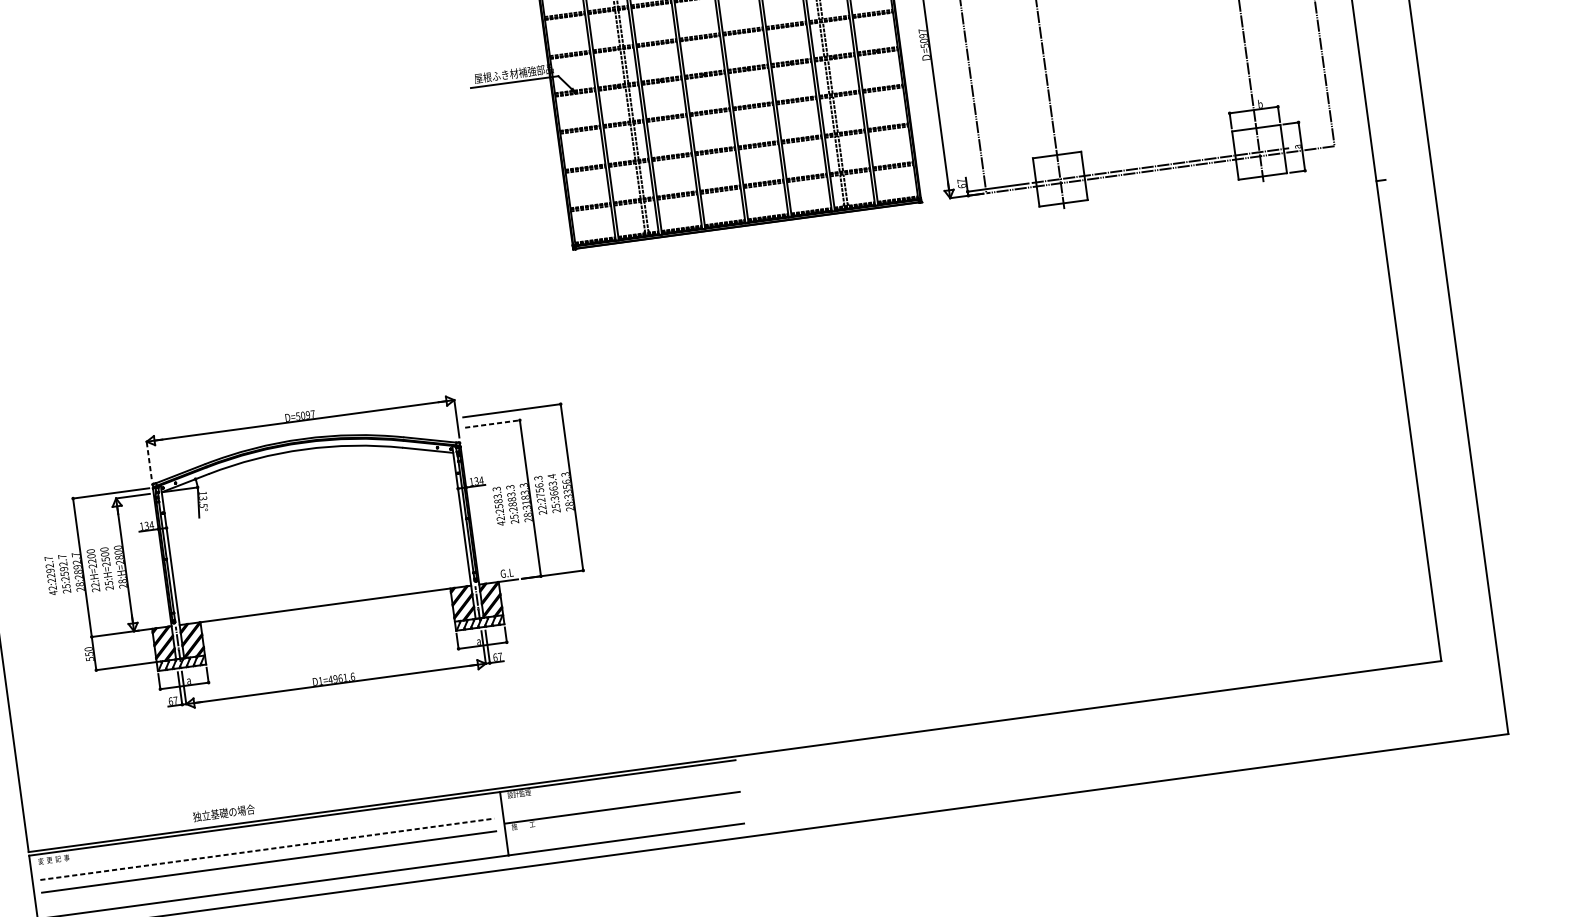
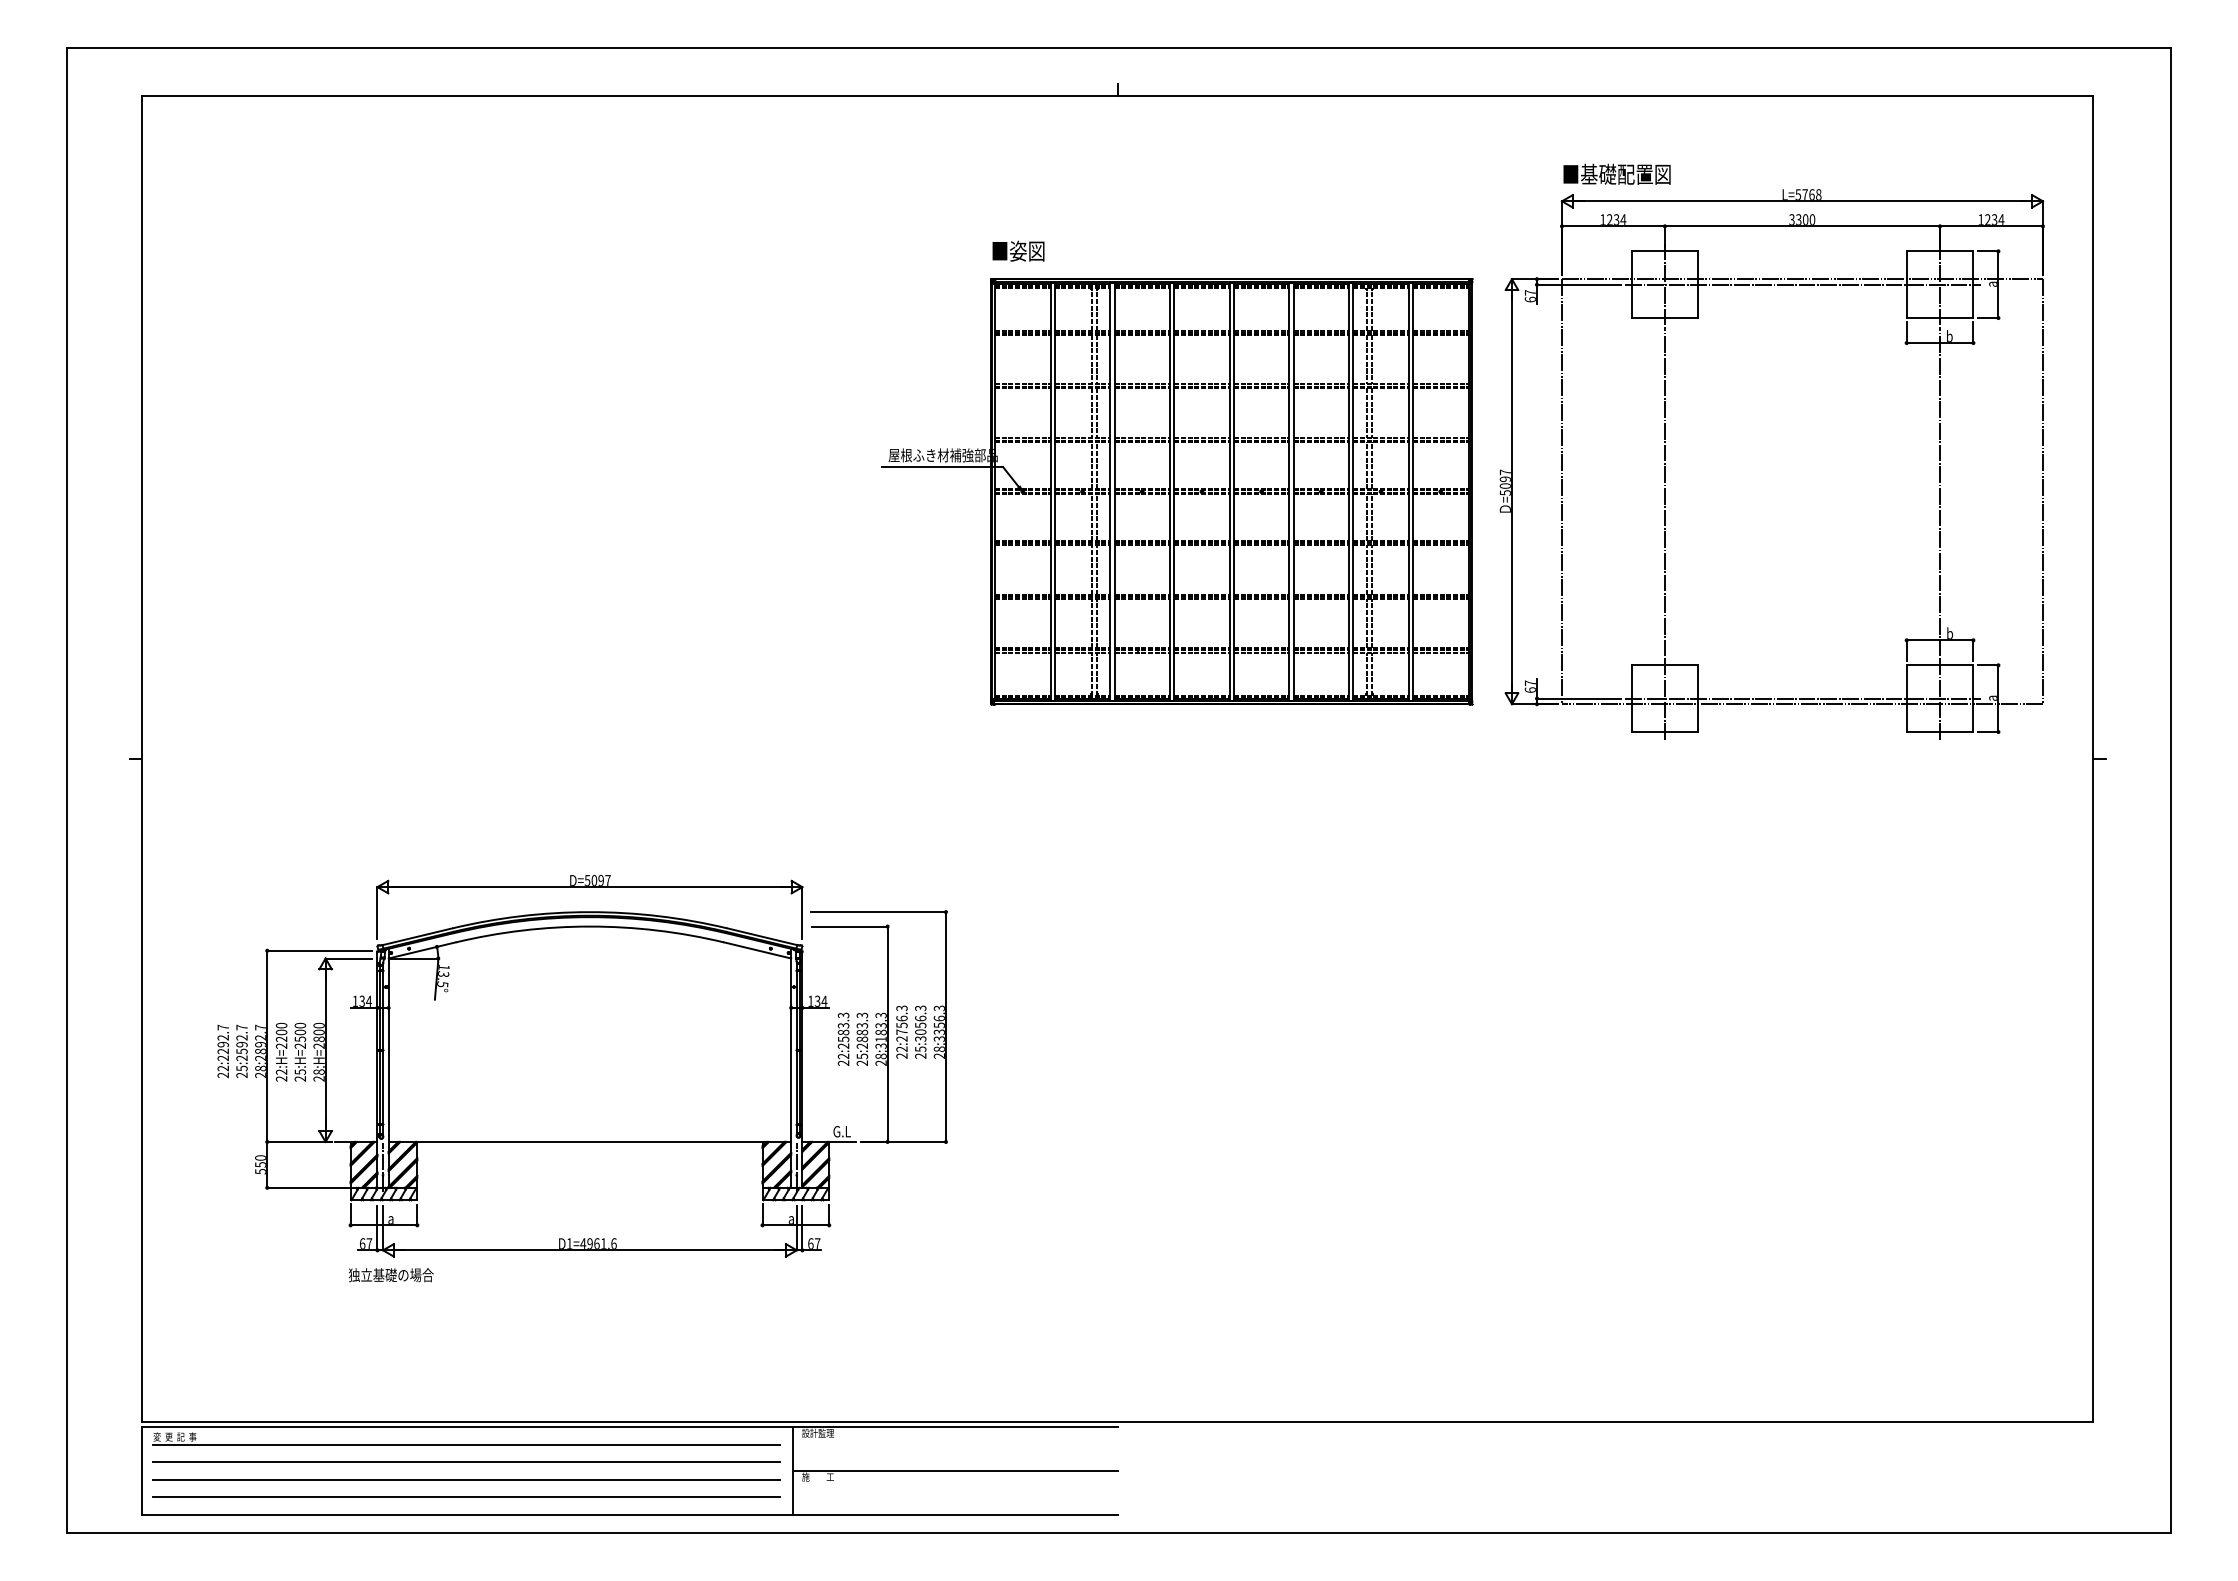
line: (492, 424) -> (849, 926), dashed -> solid
line: (149, 460) -> (377, 912), dashed -> solid
text: (552, 484) -> (920, 1019), 25:3663.4 -> 25:3056.3
text: (501, 523) -> (843, 1063), 42:2583.3 -> 22:2583.3
text: (52, 593) -> (222, 1075), 42:2292.7 -> 22:2292.7
text: (223, 813) -> (390, 1275), moved
line: (265, 836) -> (466, 1444), added
line: (267, 849) -> (466, 1462), dashed -> solid
line: (270, 874) -> (466, 1497), added

